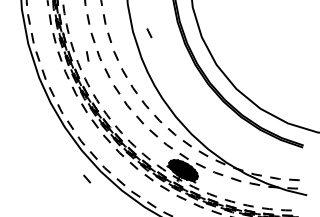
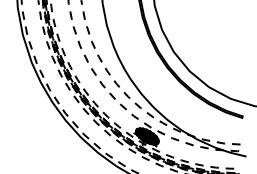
line: (149, 33) -> (120, 26), removed
line: (87, 56) -> (70, 45), removed
line: (87, 178) -> (70, 143), removed

